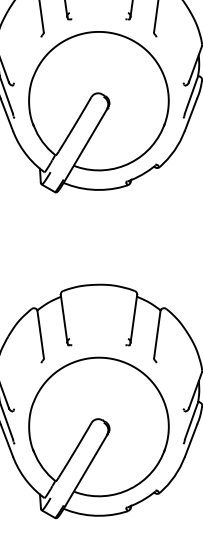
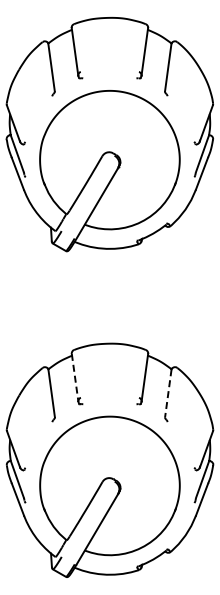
line: (64, 319) -> (75, 378), solid -> dashed
line: (157, 334) -> (168, 393), solid -> dashed

